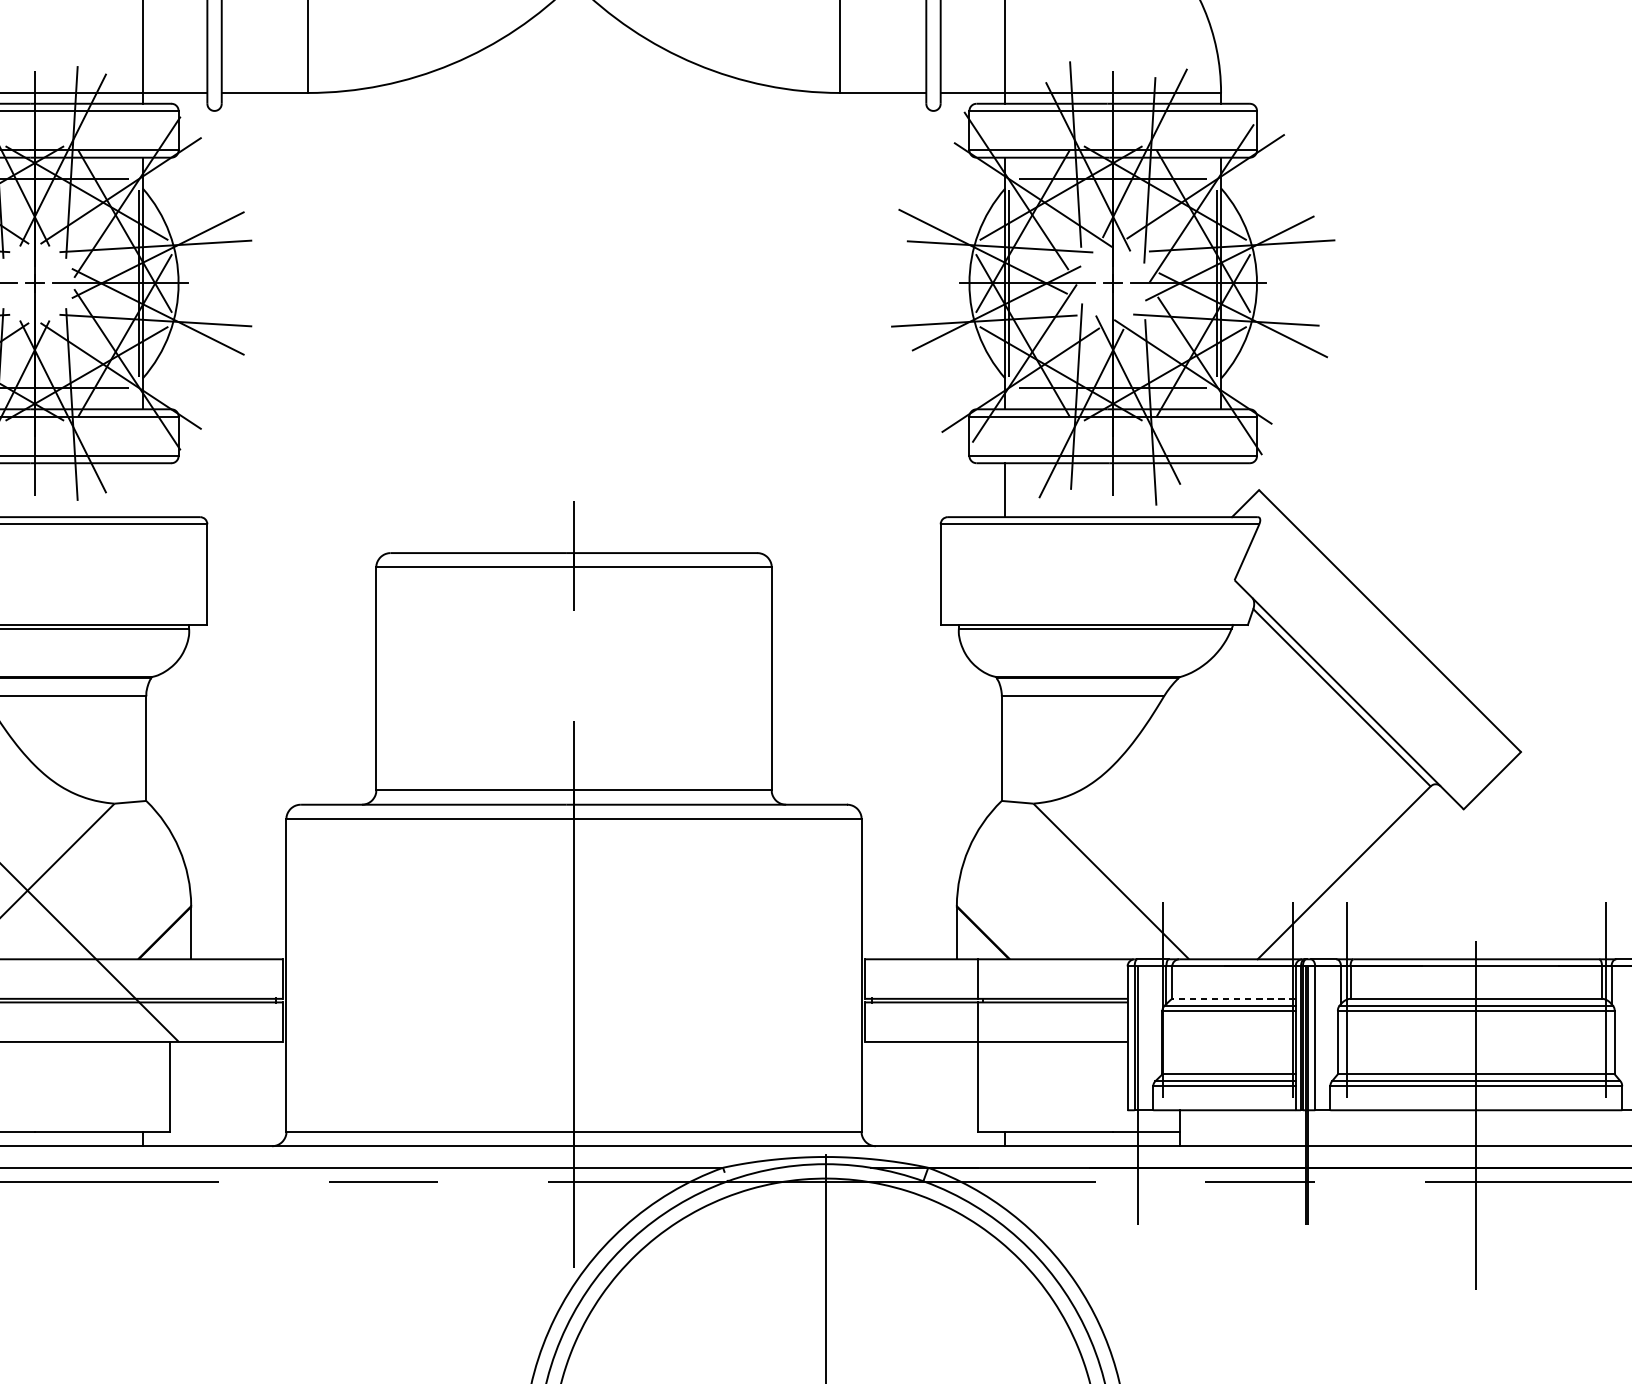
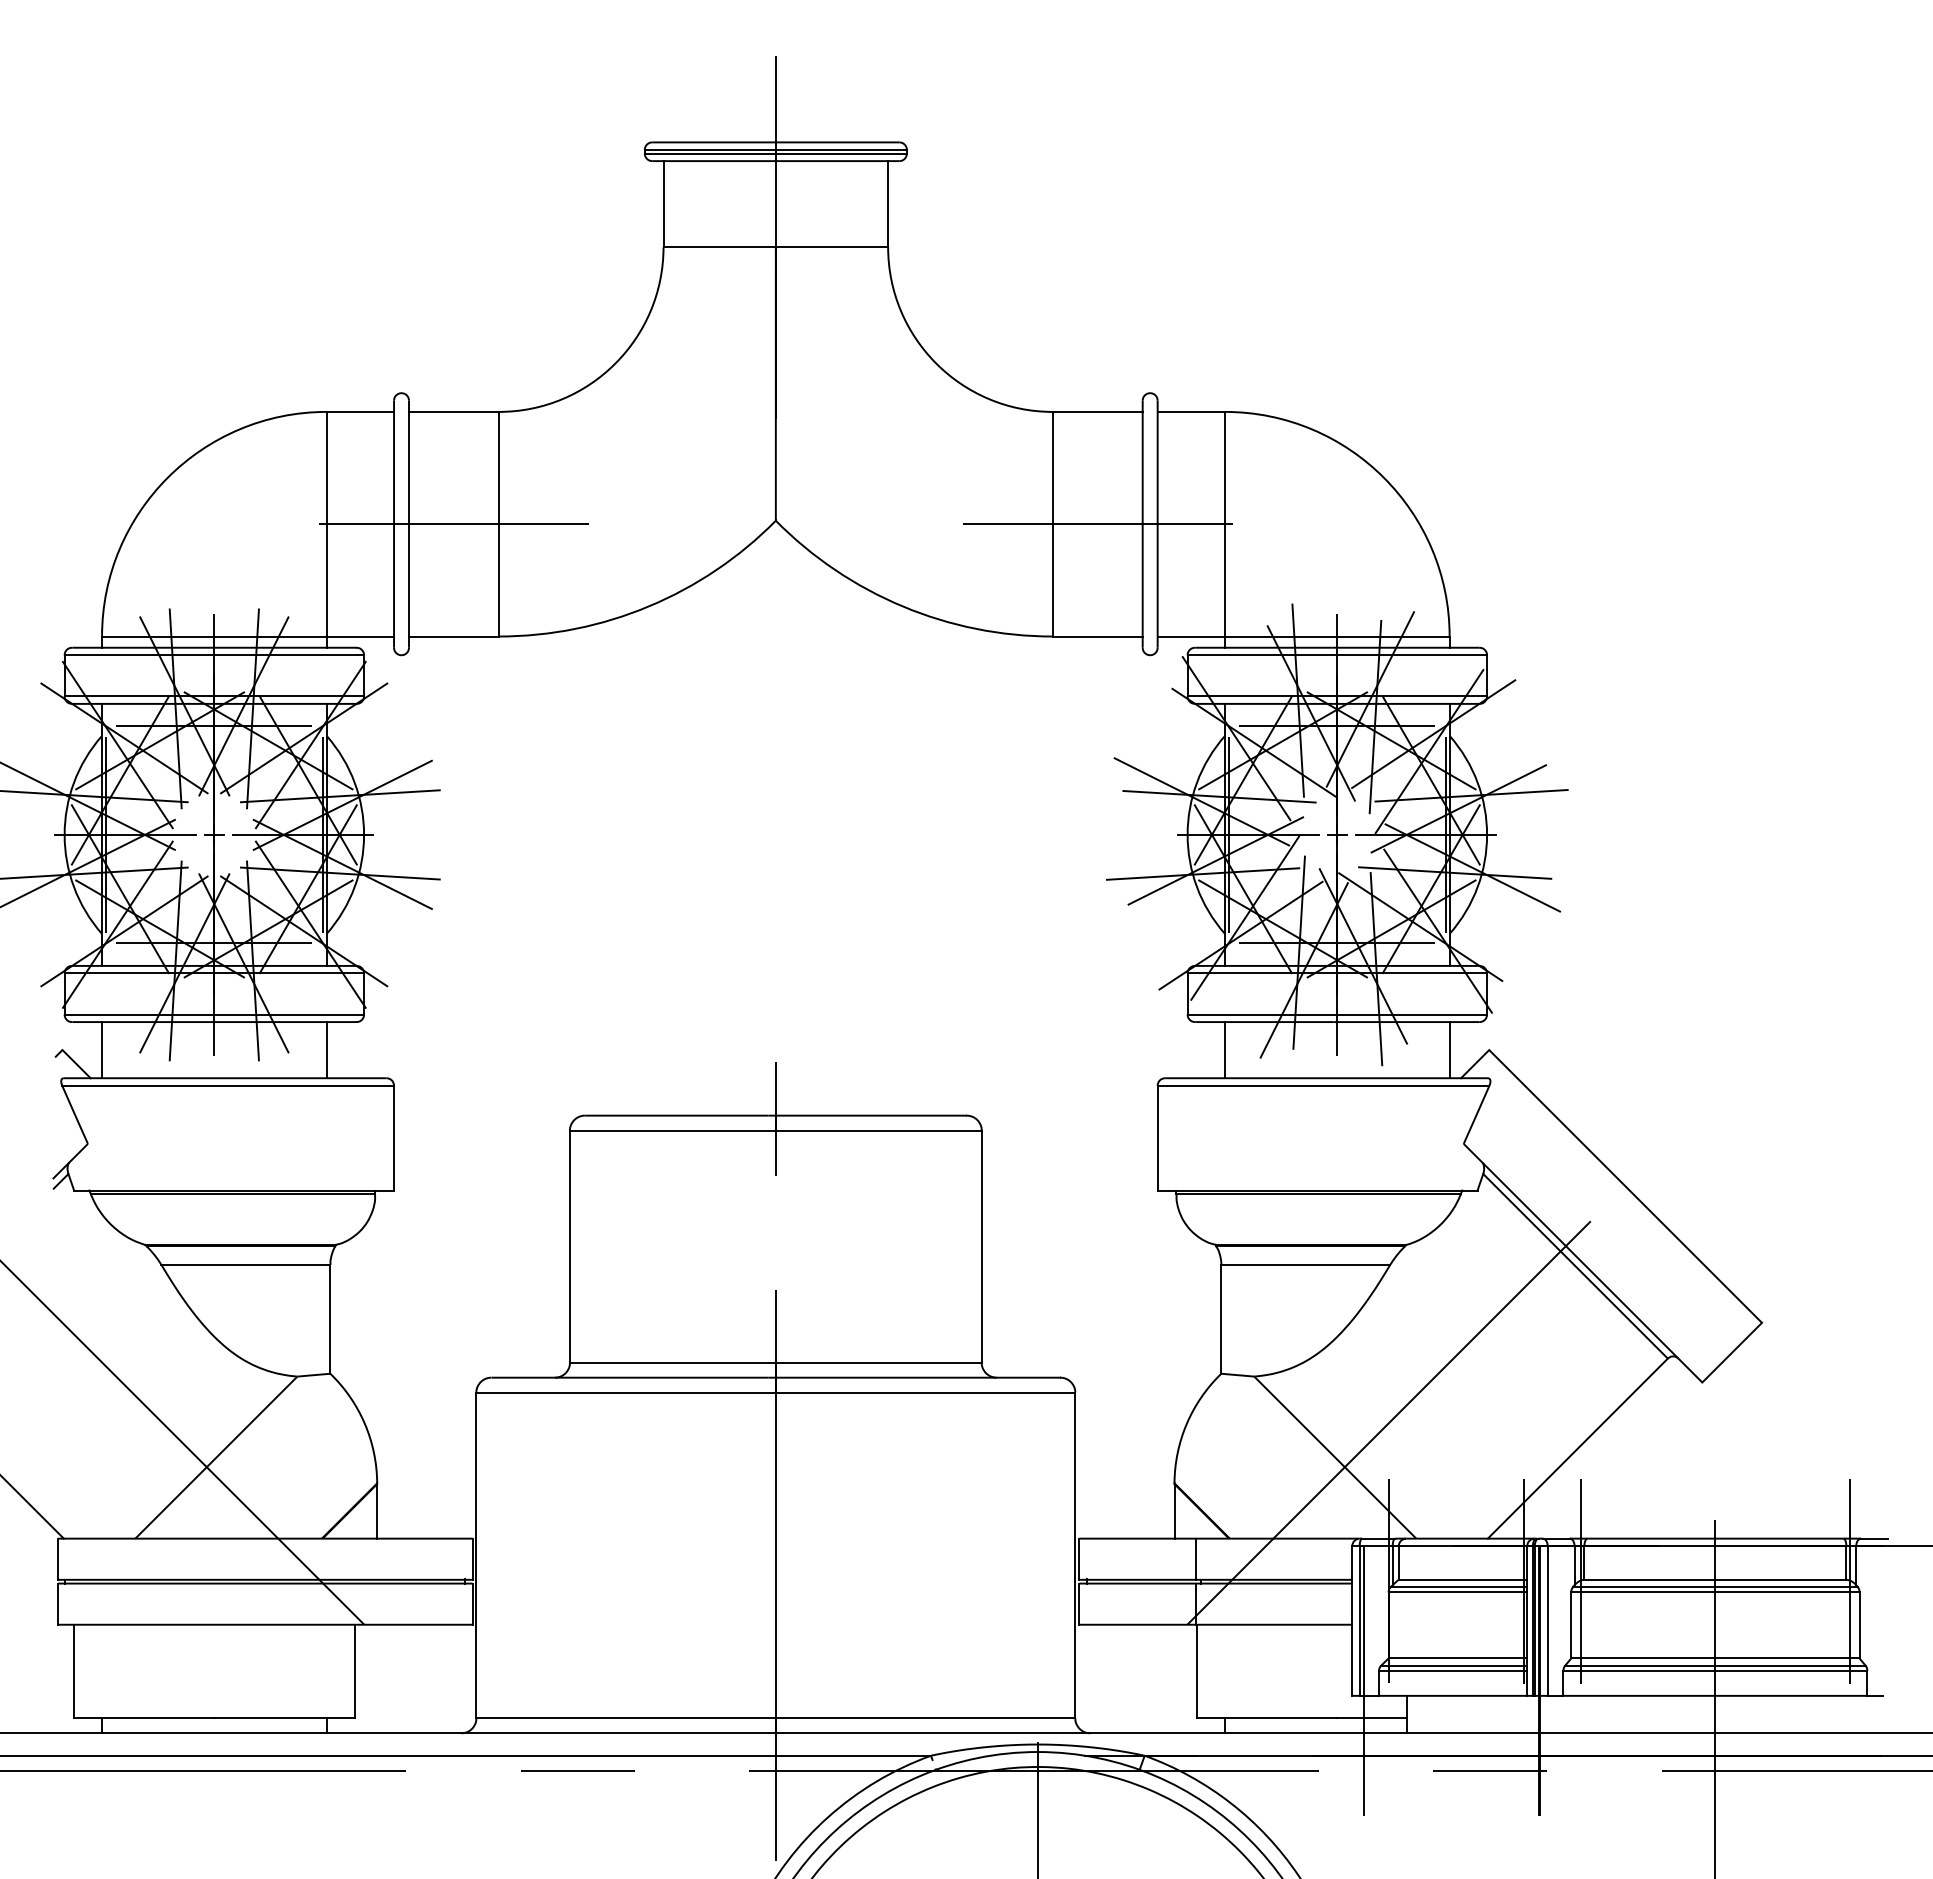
line: (142, 490) -> (326, 1050), added
line: (1220, 490) -> (1449, 1050), added
line: (1163, 846) -> (1389, 1421), added
line: (1233, 998) -> (1462, 1579), dashed -> solid

